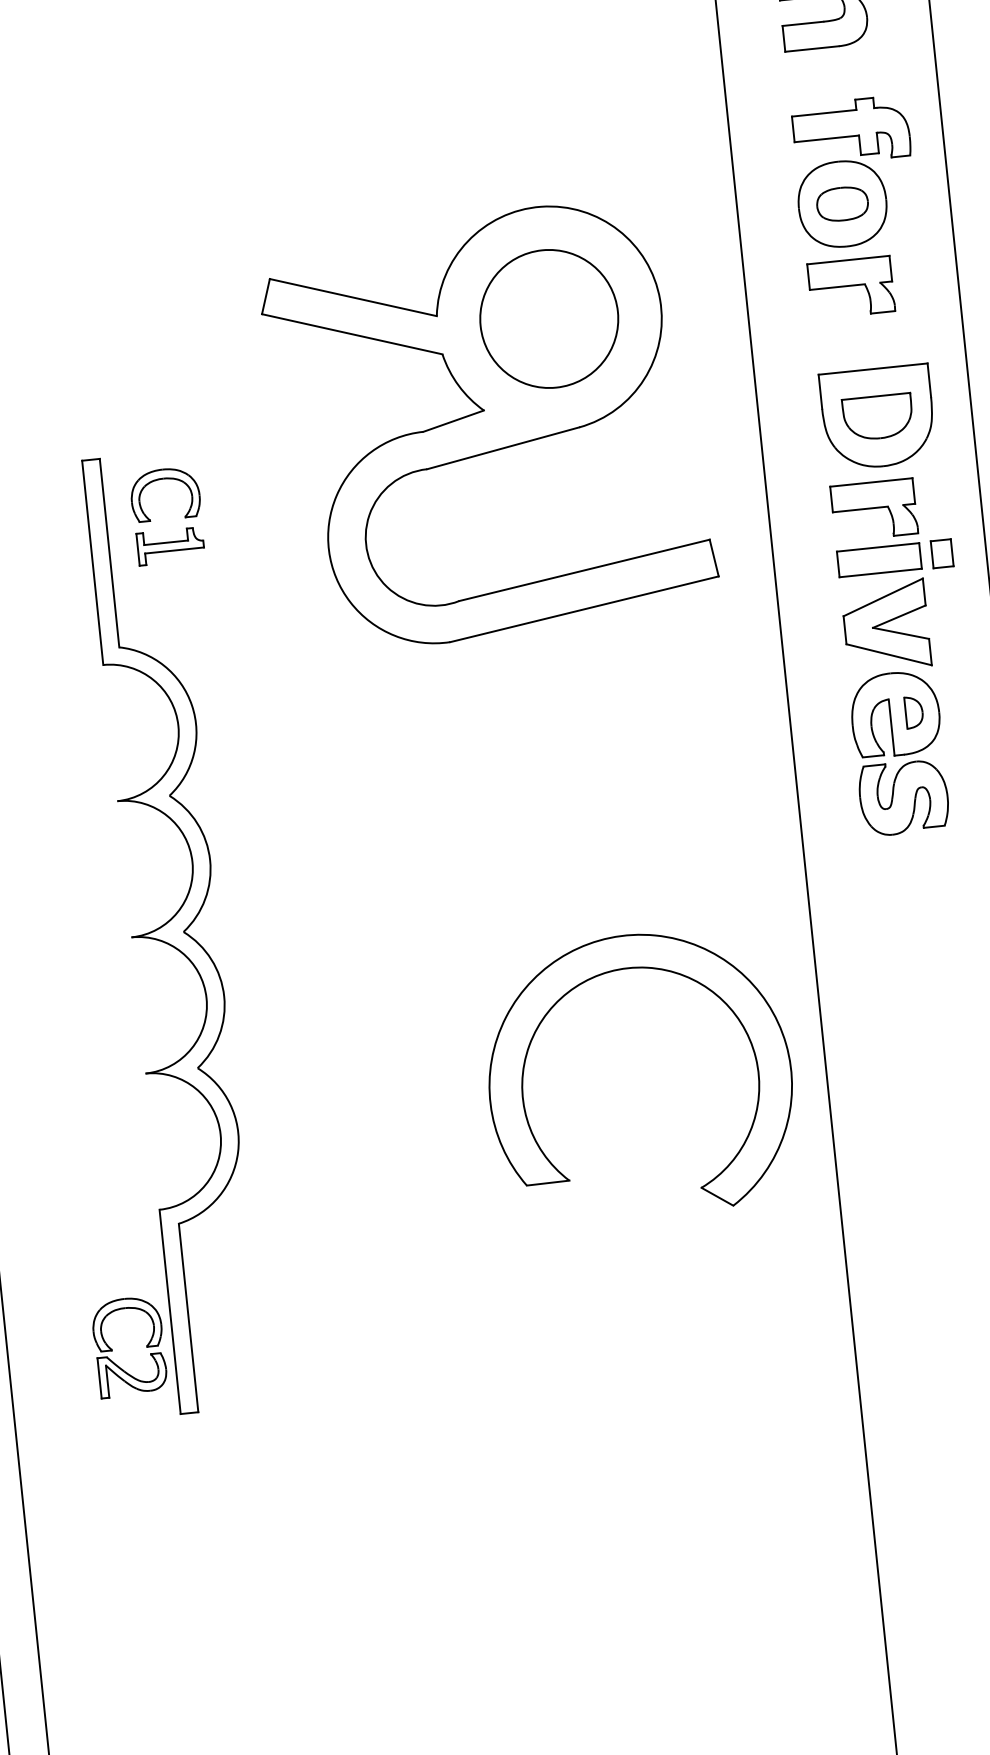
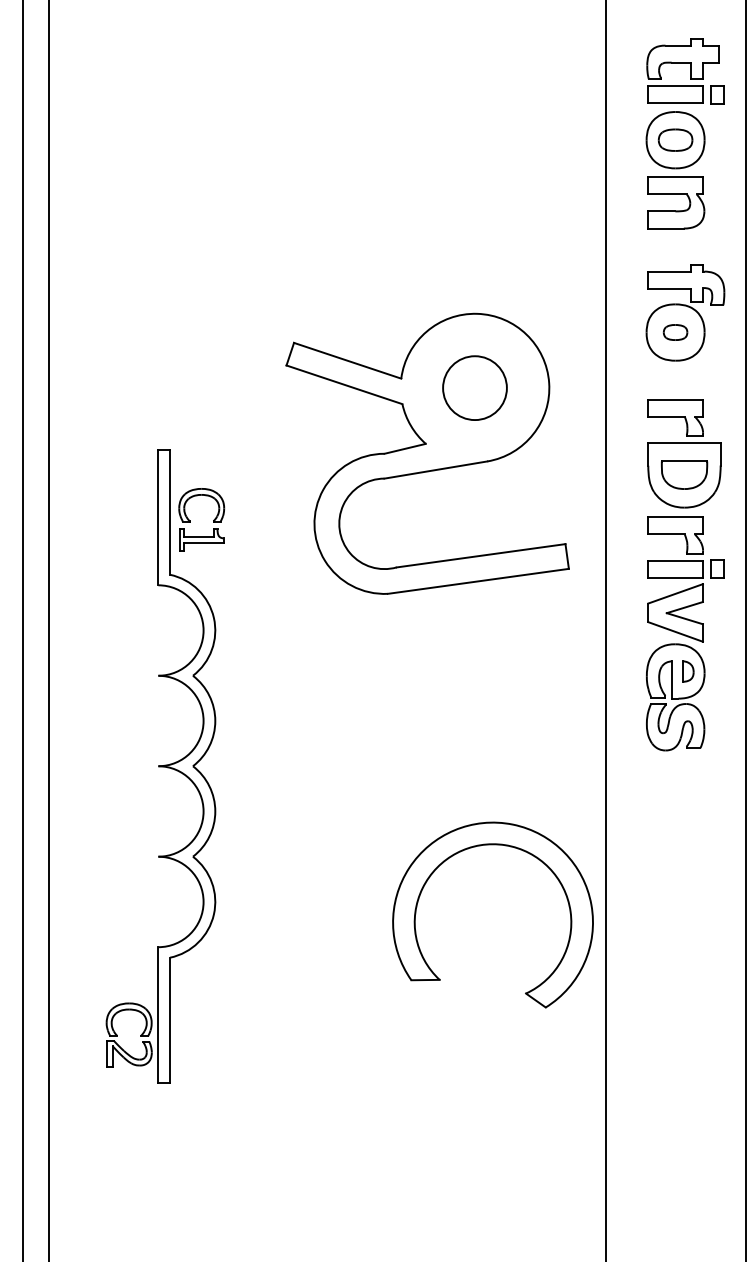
part: (842, 204) -> (675, 332), size x0.7
part: (850, 286) -> (675, 417), moved
circle: (548, 318) -> (474, 387), size x0.7
part: (150, 518) -> (190, 520), moved
part: (627, 970) -> (492, 845), moved

